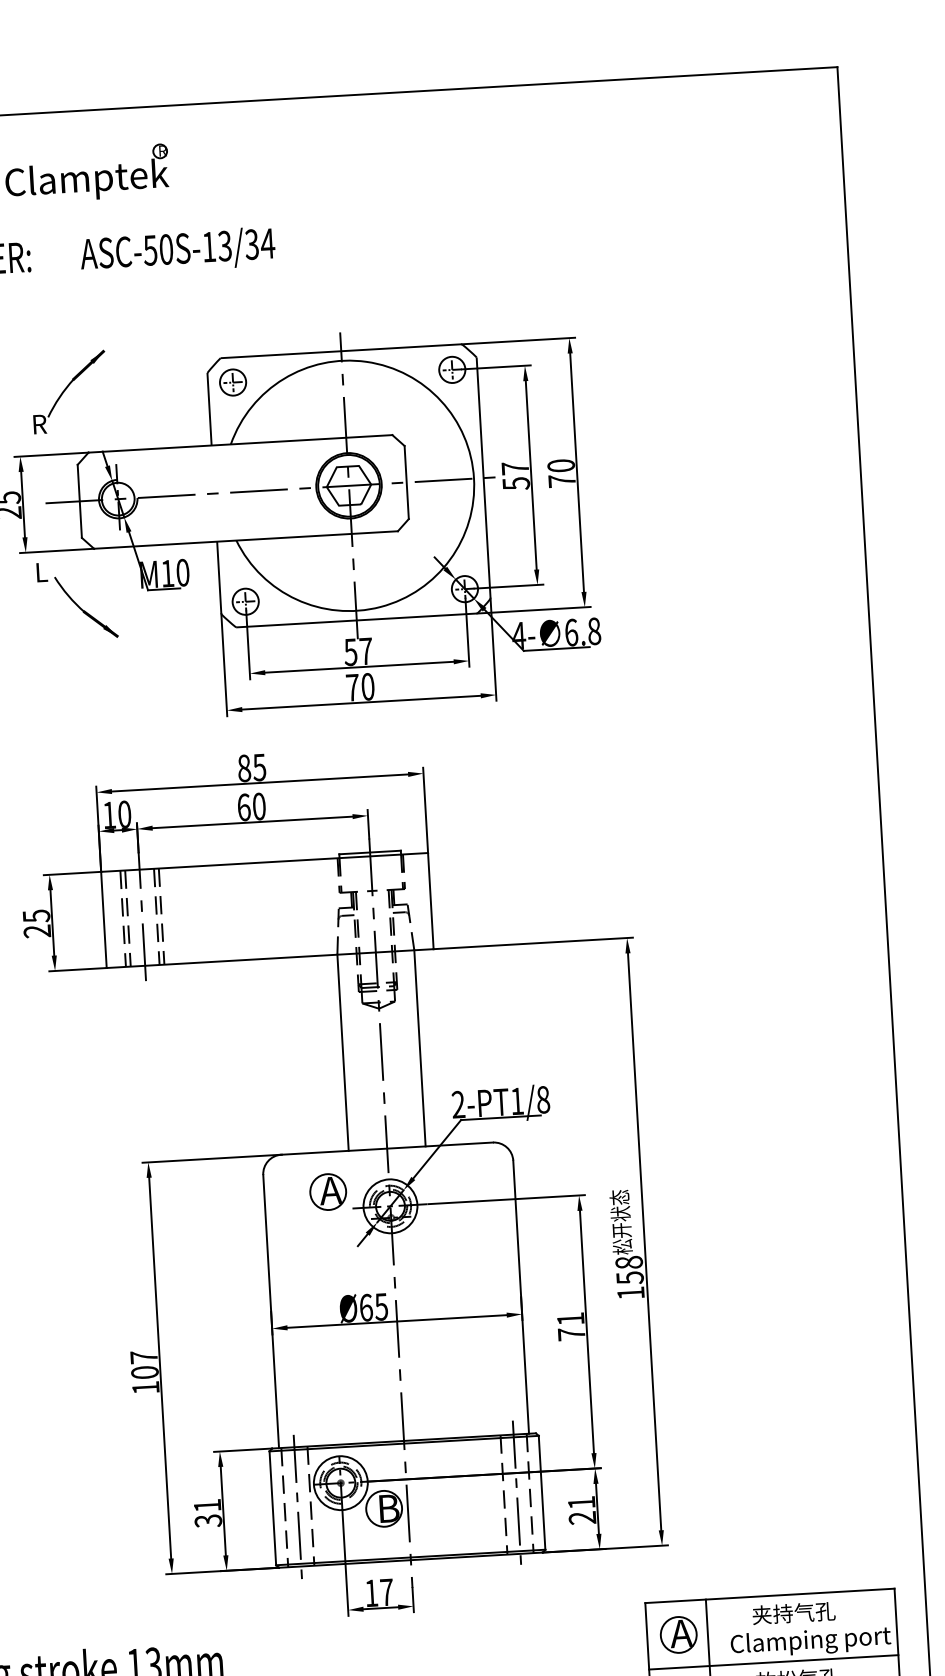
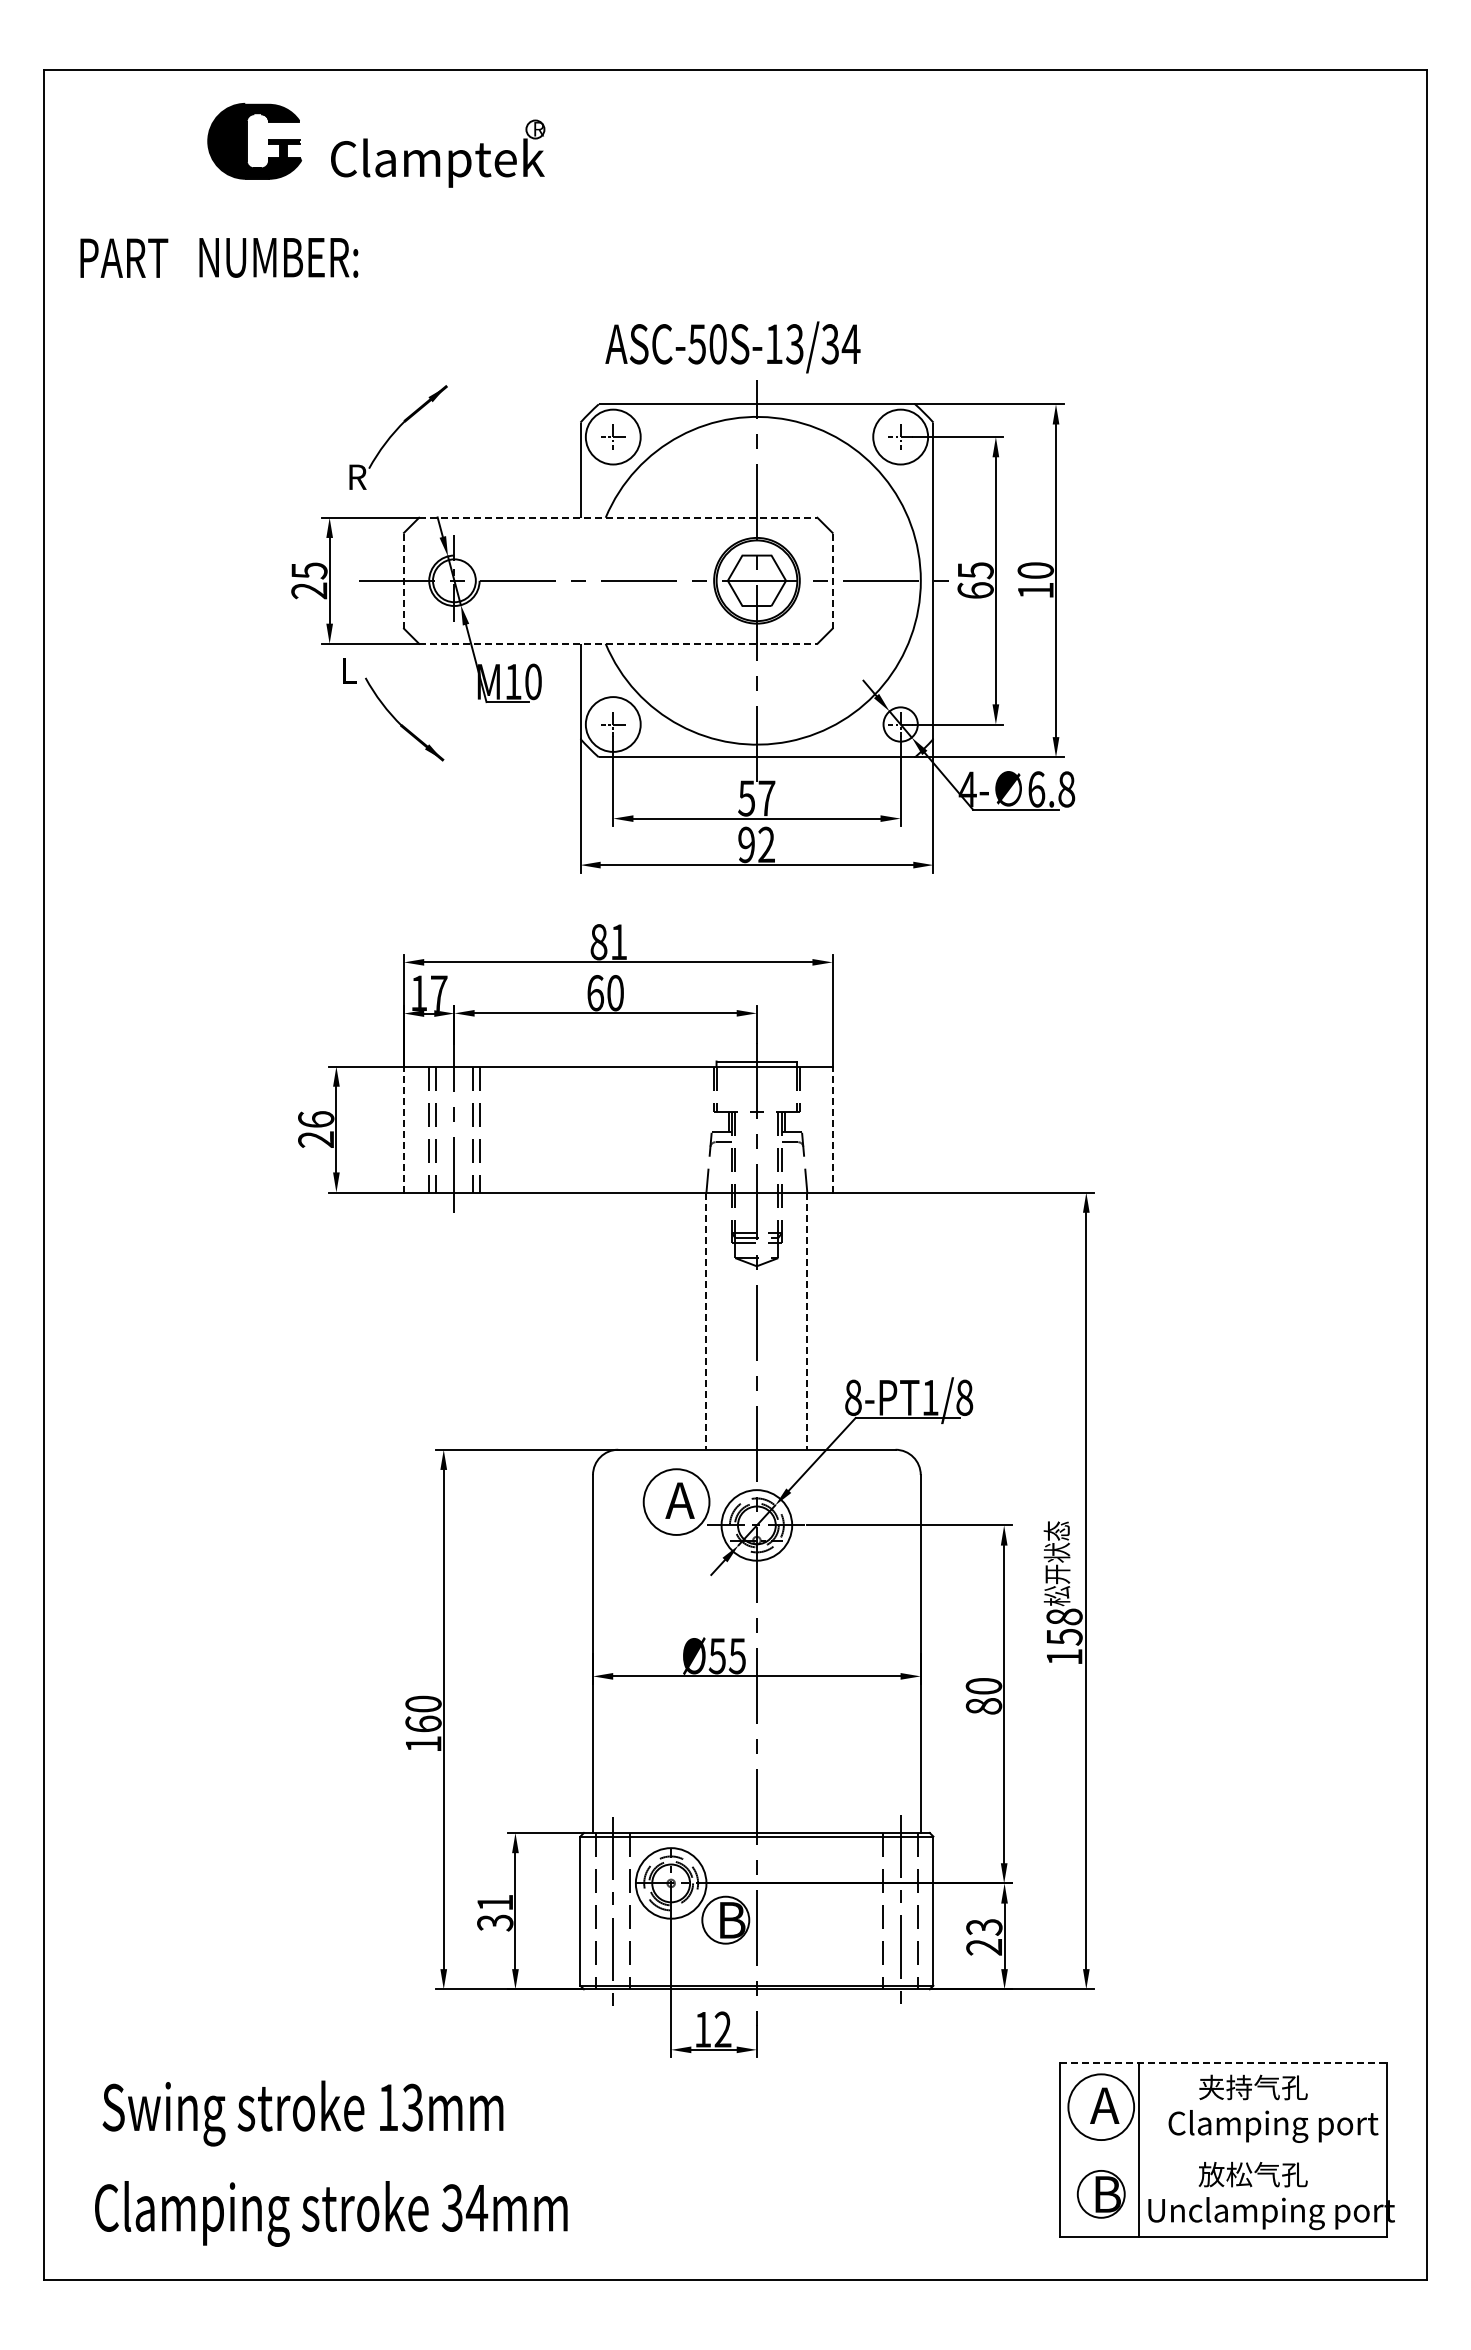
text: (177, 251) -> (732, 347), moved
circle: (452, 369) -> (900, 436), size x1.6
circle: (233, 382) -> (613, 436), size x1.6
line: (240, 443) -> (618, 517), solid -> dashed
text: (515, 476) -> (975, 580), 57 -> 65
text: (561, 480) -> (1035, 590), 70 -> 10
line: (406, 482) -> (832, 580), solid -> dashed
line: (80, 501) -> (404, 580), solid -> dashed
line: (246, 539) -> (618, 643), solid -> dashed
circle: (245, 601) -> (613, 724), size x1.6
text: (360, 687) -> (756, 844), 70 -> 92
text: (259, 767) -> (618, 942), 85 -> 81
text: (125, 814) -> (439, 993), 10 -> 17
line: (430, 901) -> (832, 1129), solid -> dashed
text: (36, 916) -> (316, 1119), 25 -> 26
line: (104, 919) -> (404, 1129), solid -> dashed
line: (420, 1048) -> (807, 1321), solid -> dashed
line: (343, 1053) -> (706, 1321), solid -> dashed
text: (458, 1104) -> (853, 1397), 2-PT1/8 -> 8-PT1/8
circle: (328, 1191) -> (676, 1501), size x1.4
text: (366, 1308) -> (717, 1656), Ø65 -> Ø55
text: (570, 1326) -> (983, 1696), 71 -> 80
text: (144, 1364) -> (423, 1713), 107 -> 160
text: (581, 1503) -> (984, 1927), 21 -> 23
text: (386, 1592) -> (722, 2029), 17 -> 12
line: (770, 1596) -> (1223, 2063), solid -> dashed
circle: (678, 1634) -> (1100, 2106), size x1.4
line: (773, 1662) -> (1222, 2150), removed

